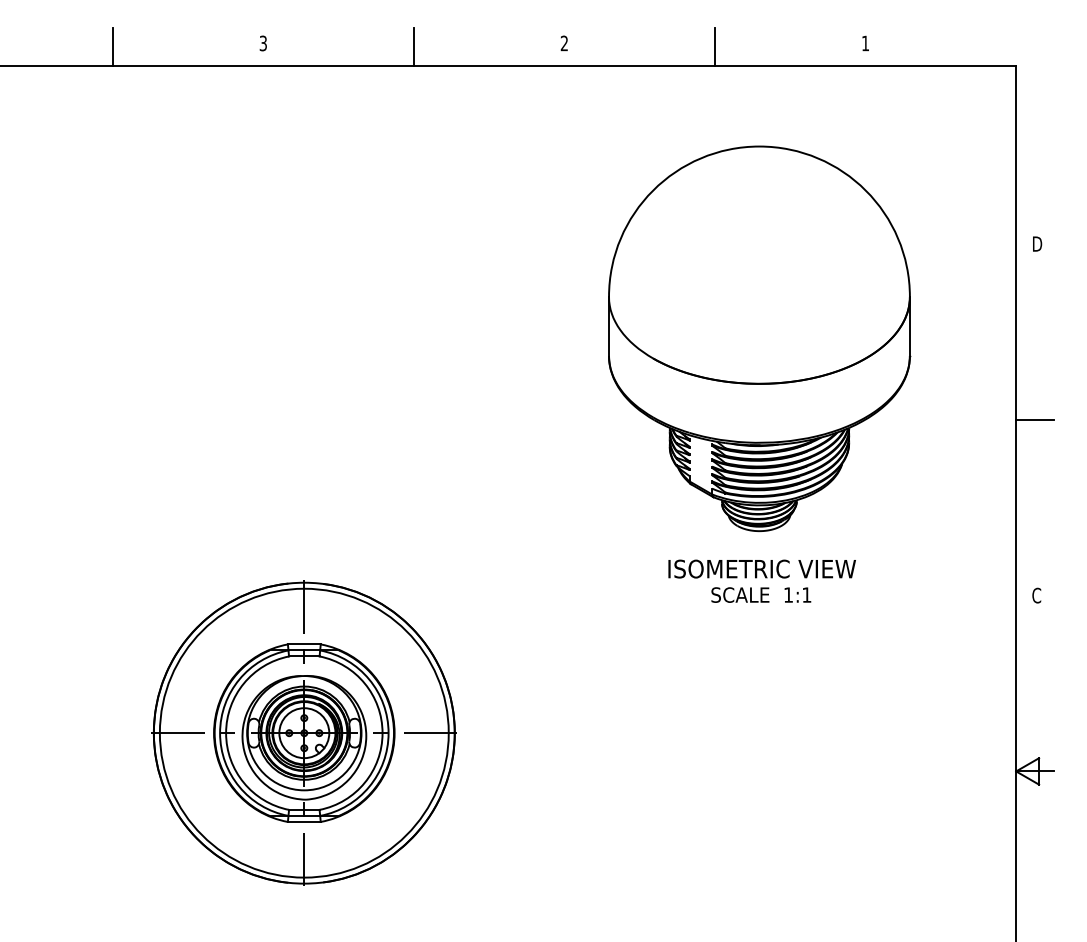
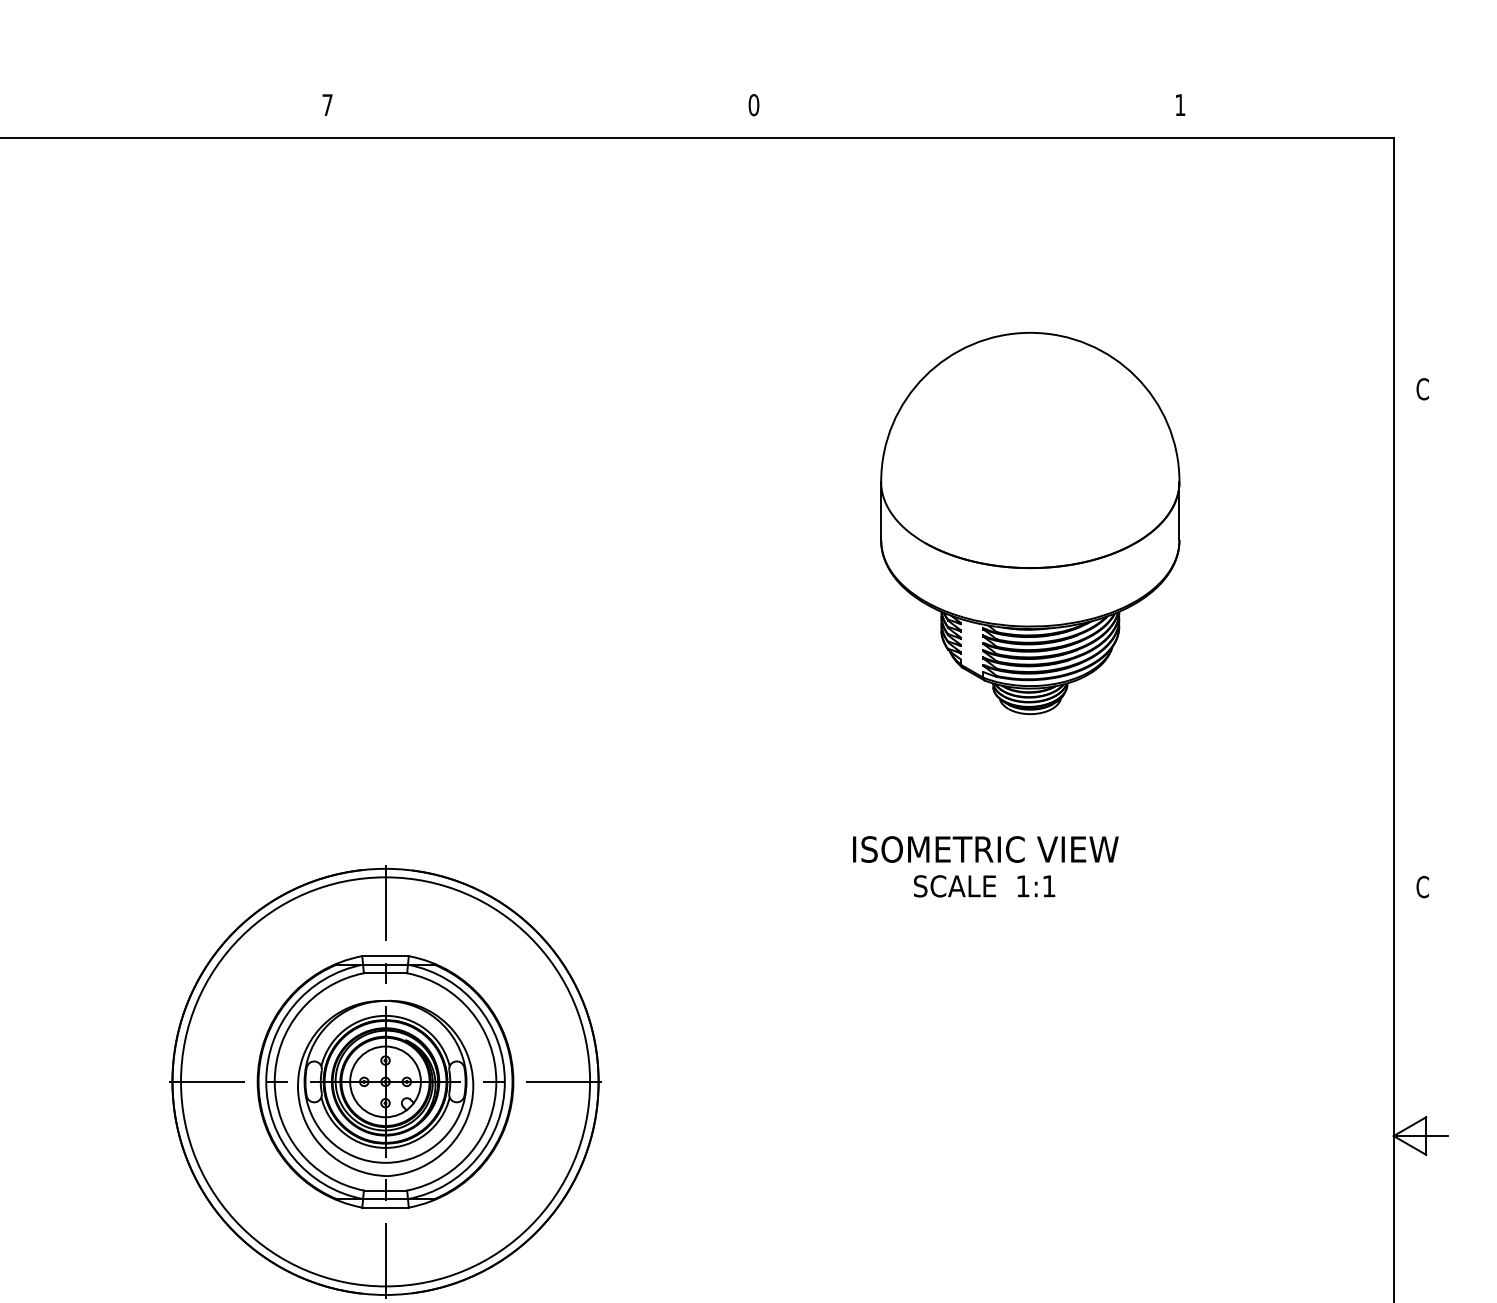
text: (262, 43) -> (326, 105), 3 -> 7
text: (564, 43) -> (753, 105), 2 -> 0
line: (112, 47) -> (113, 110), removed
line: (413, 47) -> (540, 110), removed
line: (715, 47) -> (967, 110), removed
text: (1037, 243) -> (1423, 388), D -> C
part: (759, 338) -> (1030, 522), size x0.7
line: (1035, 419) -> (1421, 637), removed
text: (761, 580) -> (984, 865), moved

